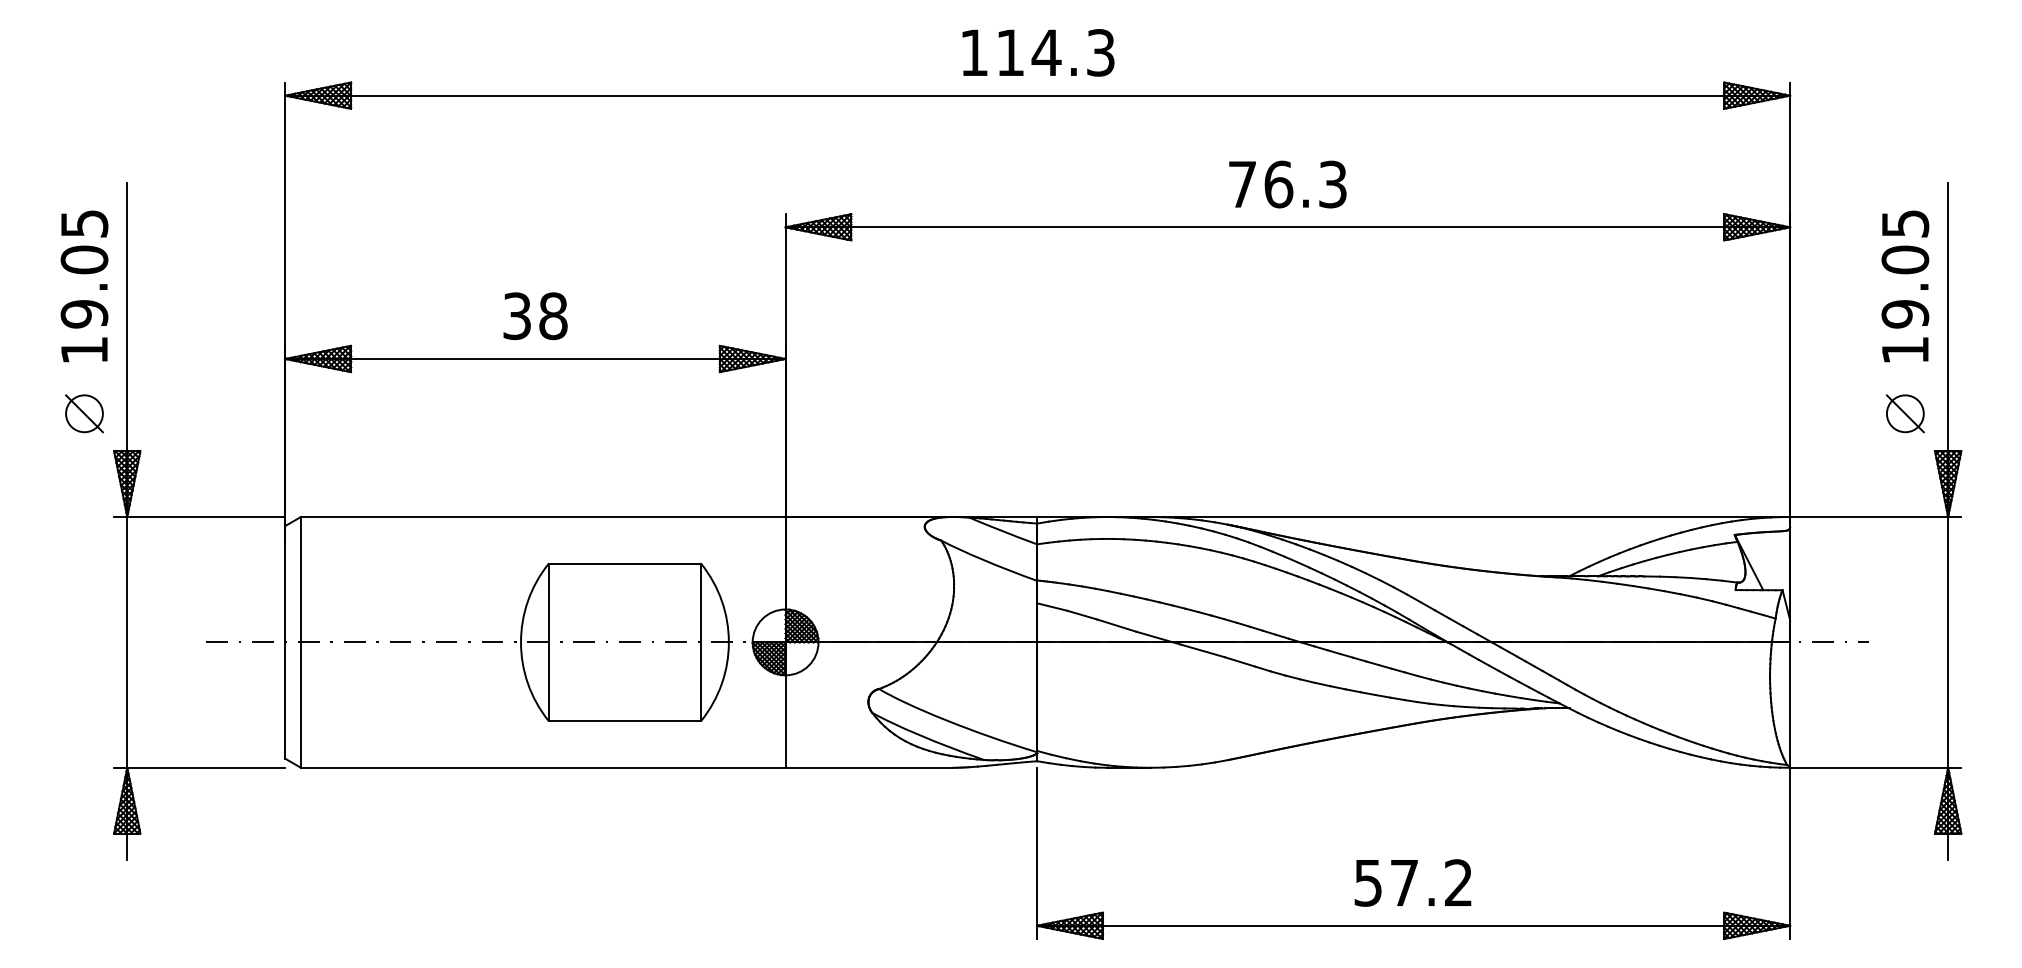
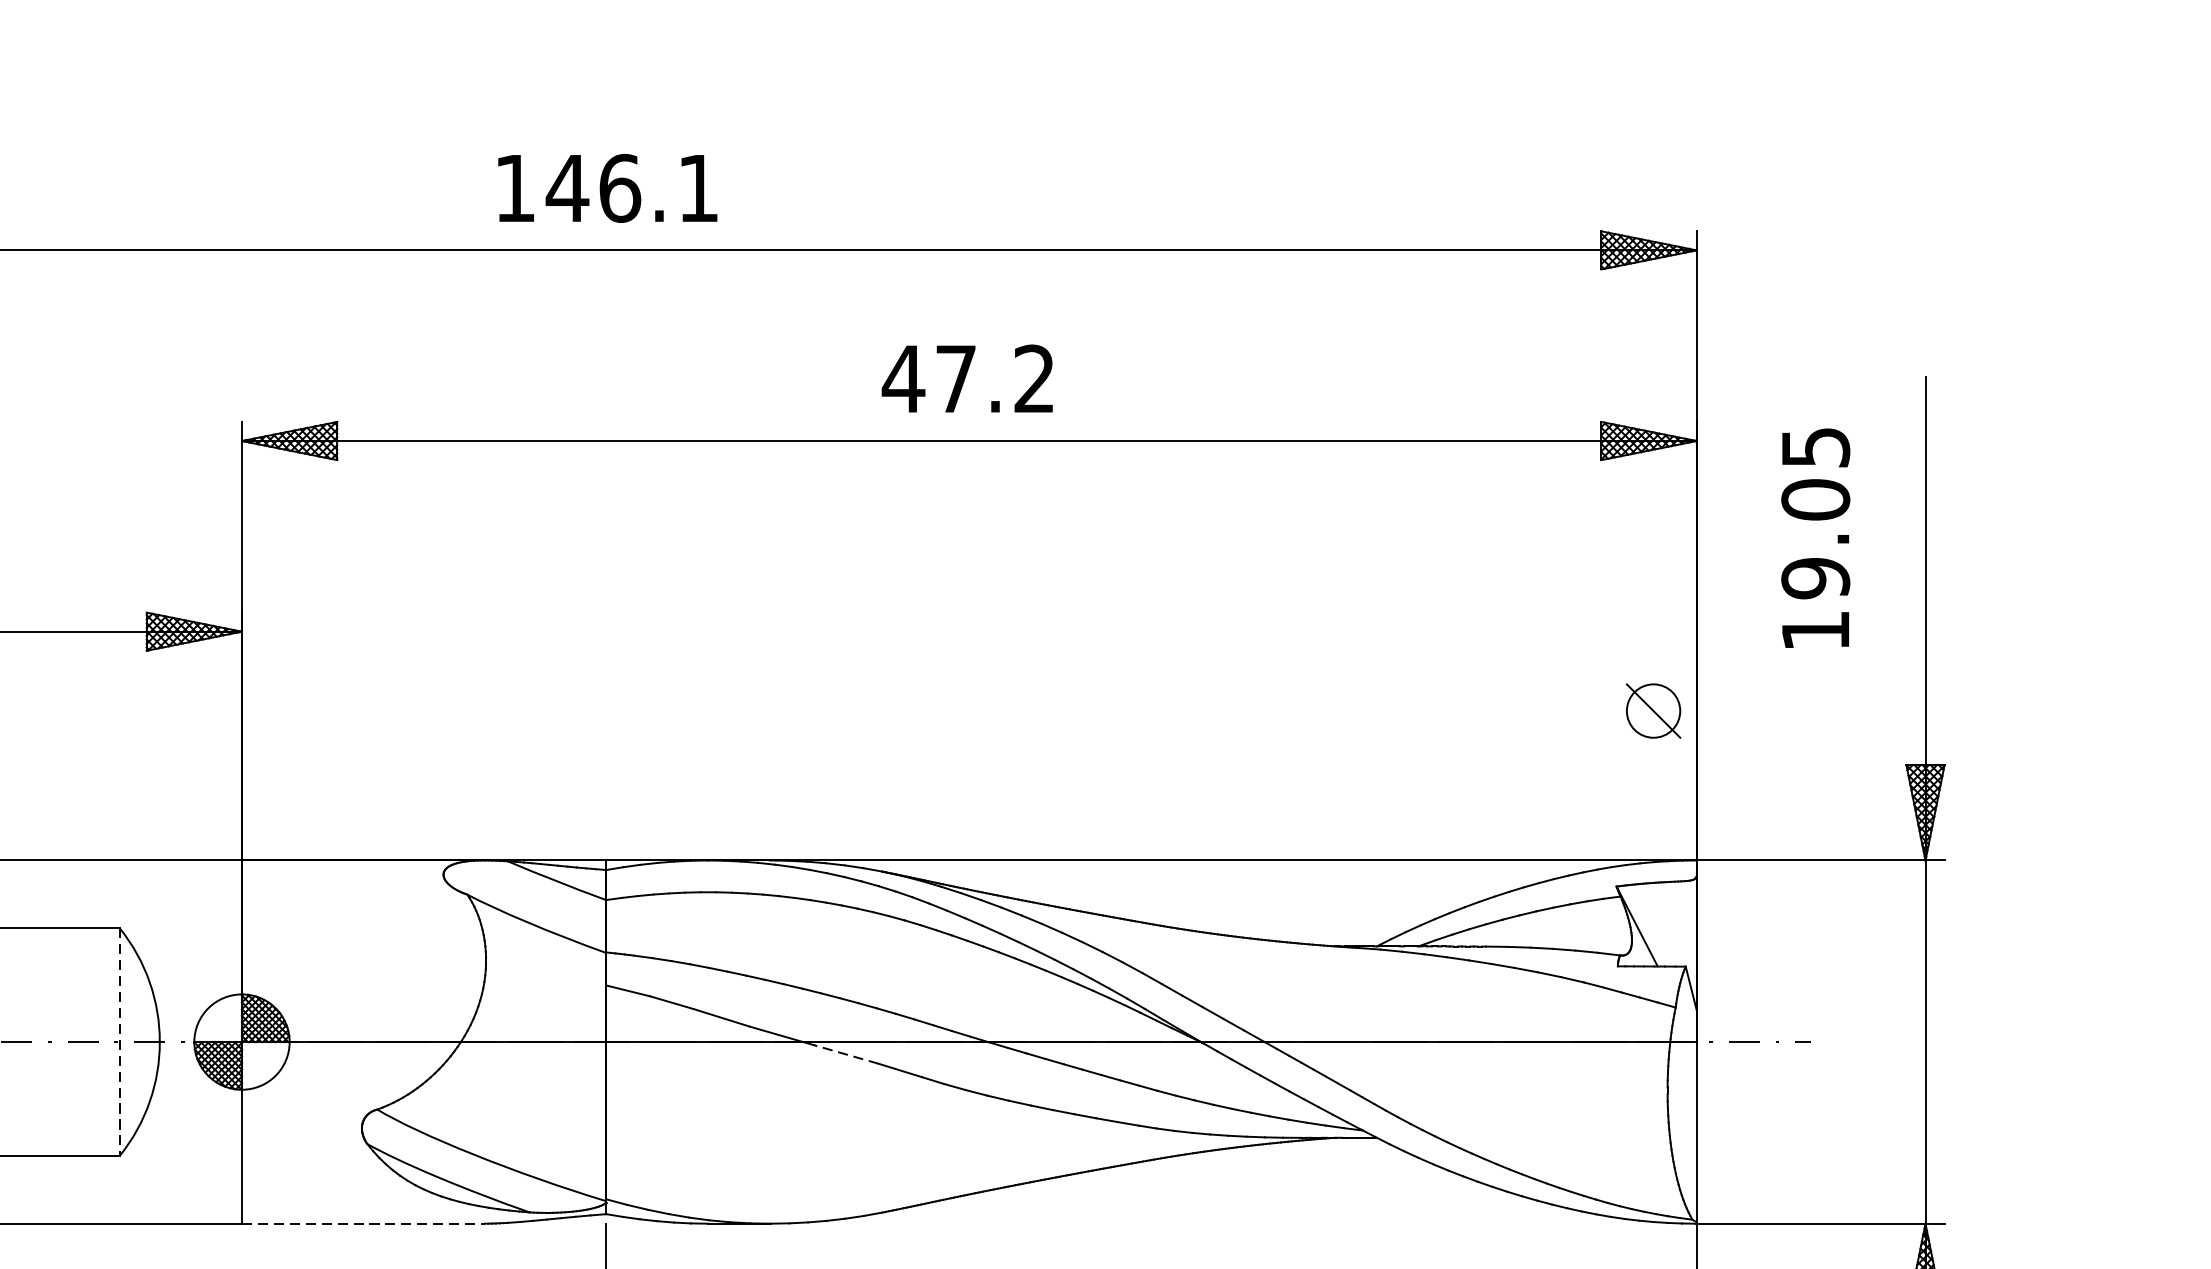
text: (1054, 52) -> (631, 187), 114.3 -> 146.1
text: (1286, 184) -> (967, 379), 76.3 -> 47.2
text: (1905, 286) -> (1815, 538), moved
part: (1904, 413) -> (1652, 710), moved
line: (701, 642) -> (120, 1042), solid -> dashed
line: (1202, 650) -> (845, 1053), solid -> dashed
line: (869, 767) -> (363, 1223), solid -> dashed

